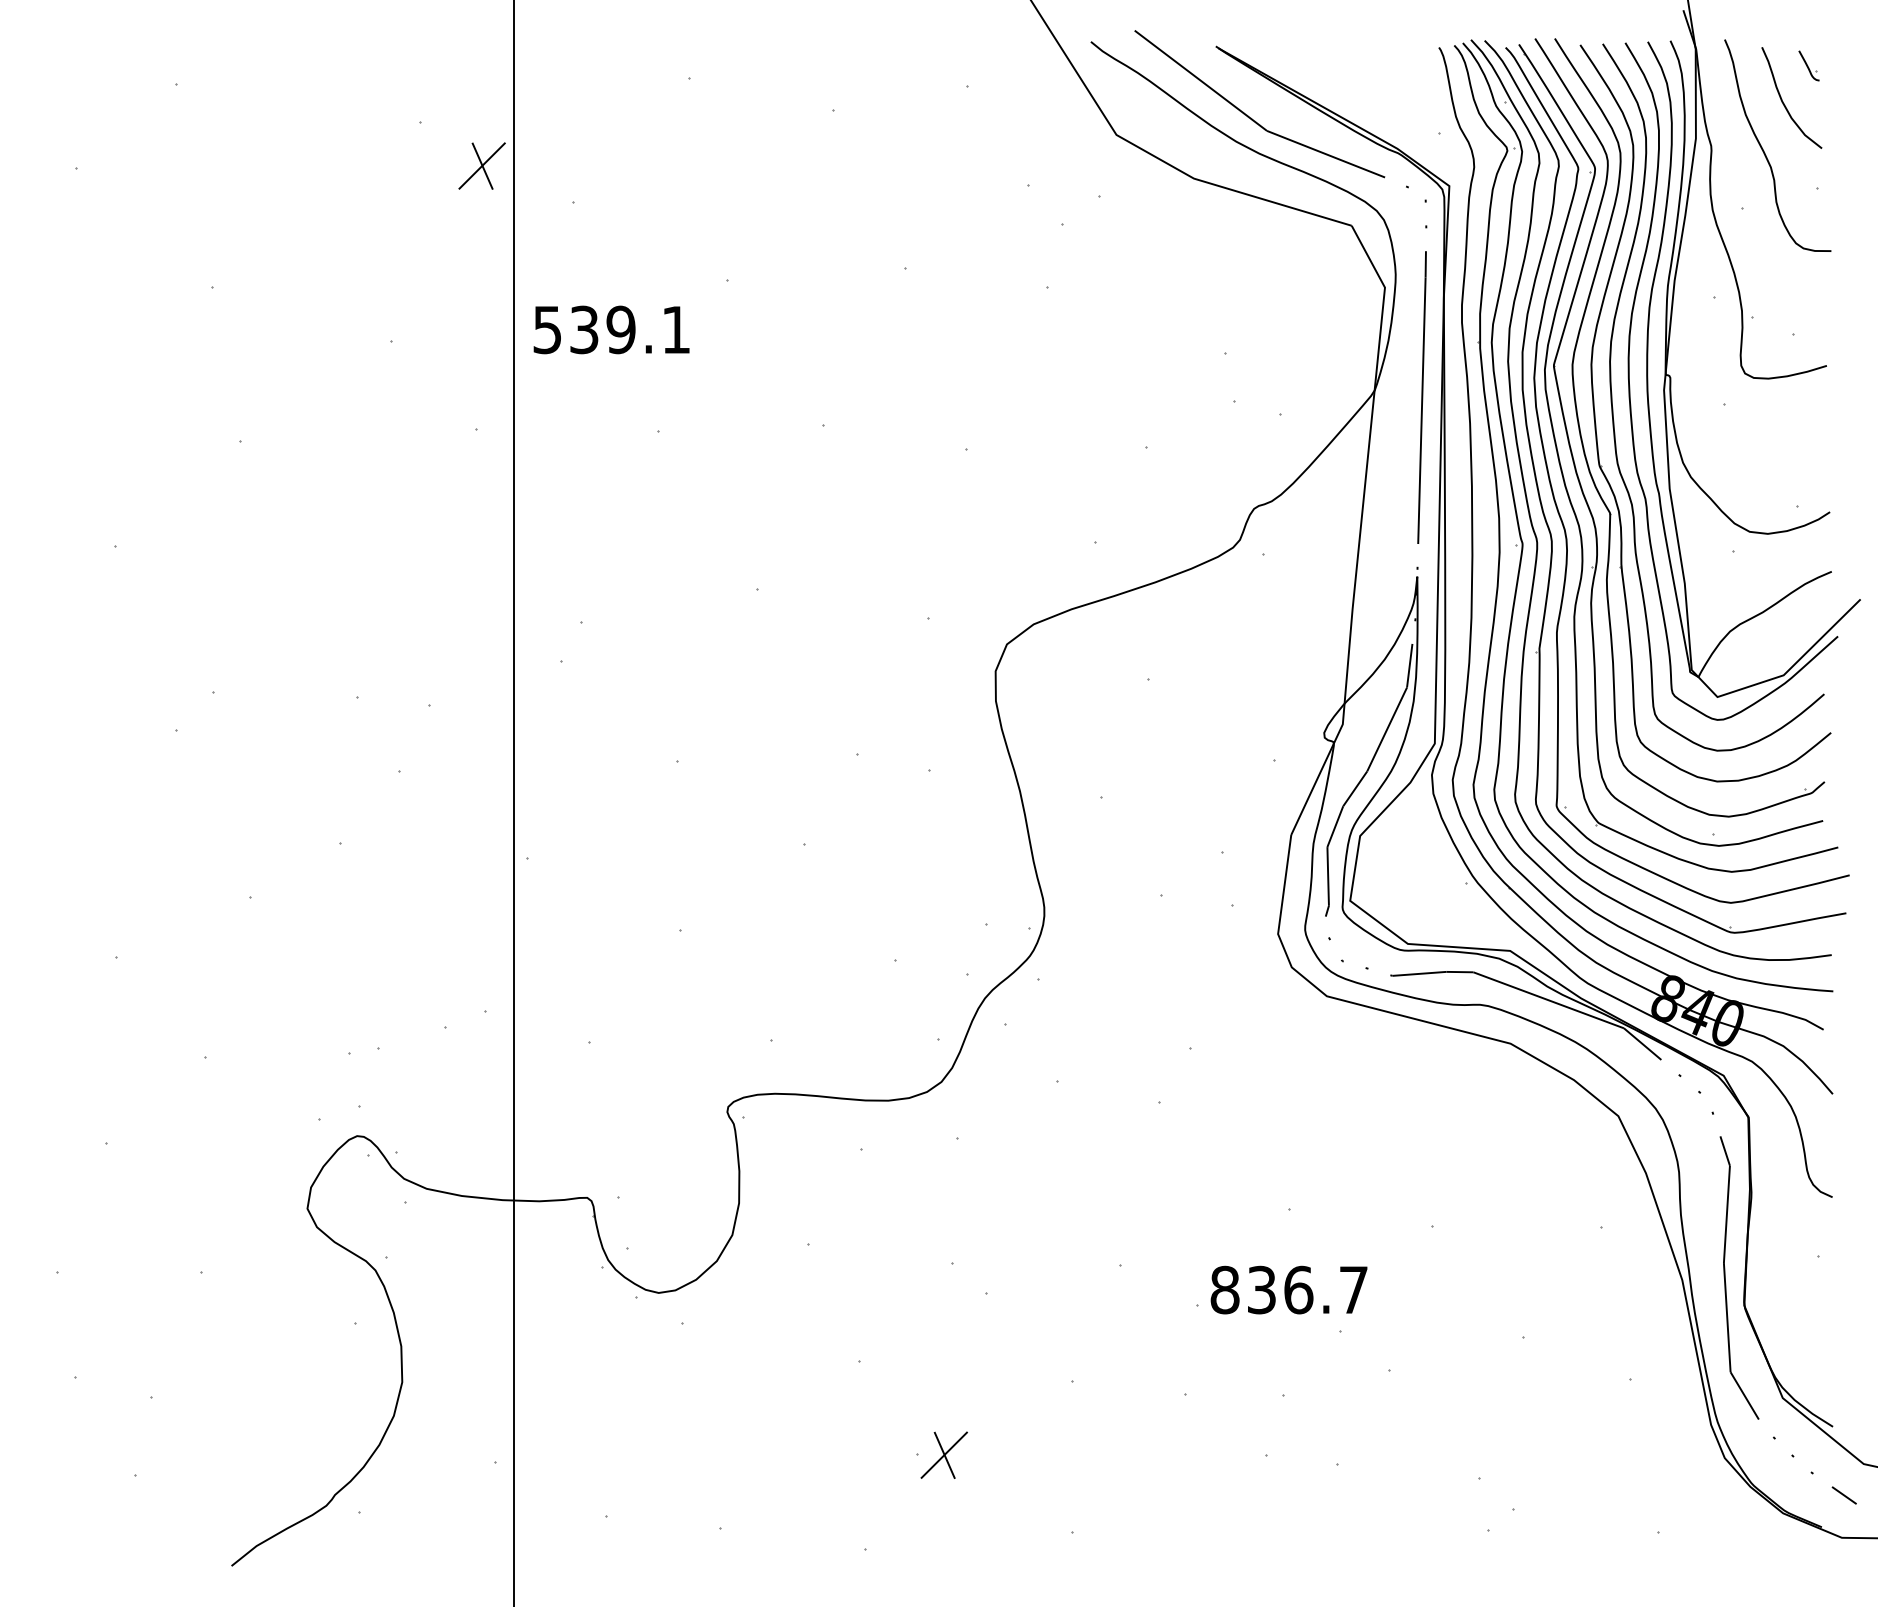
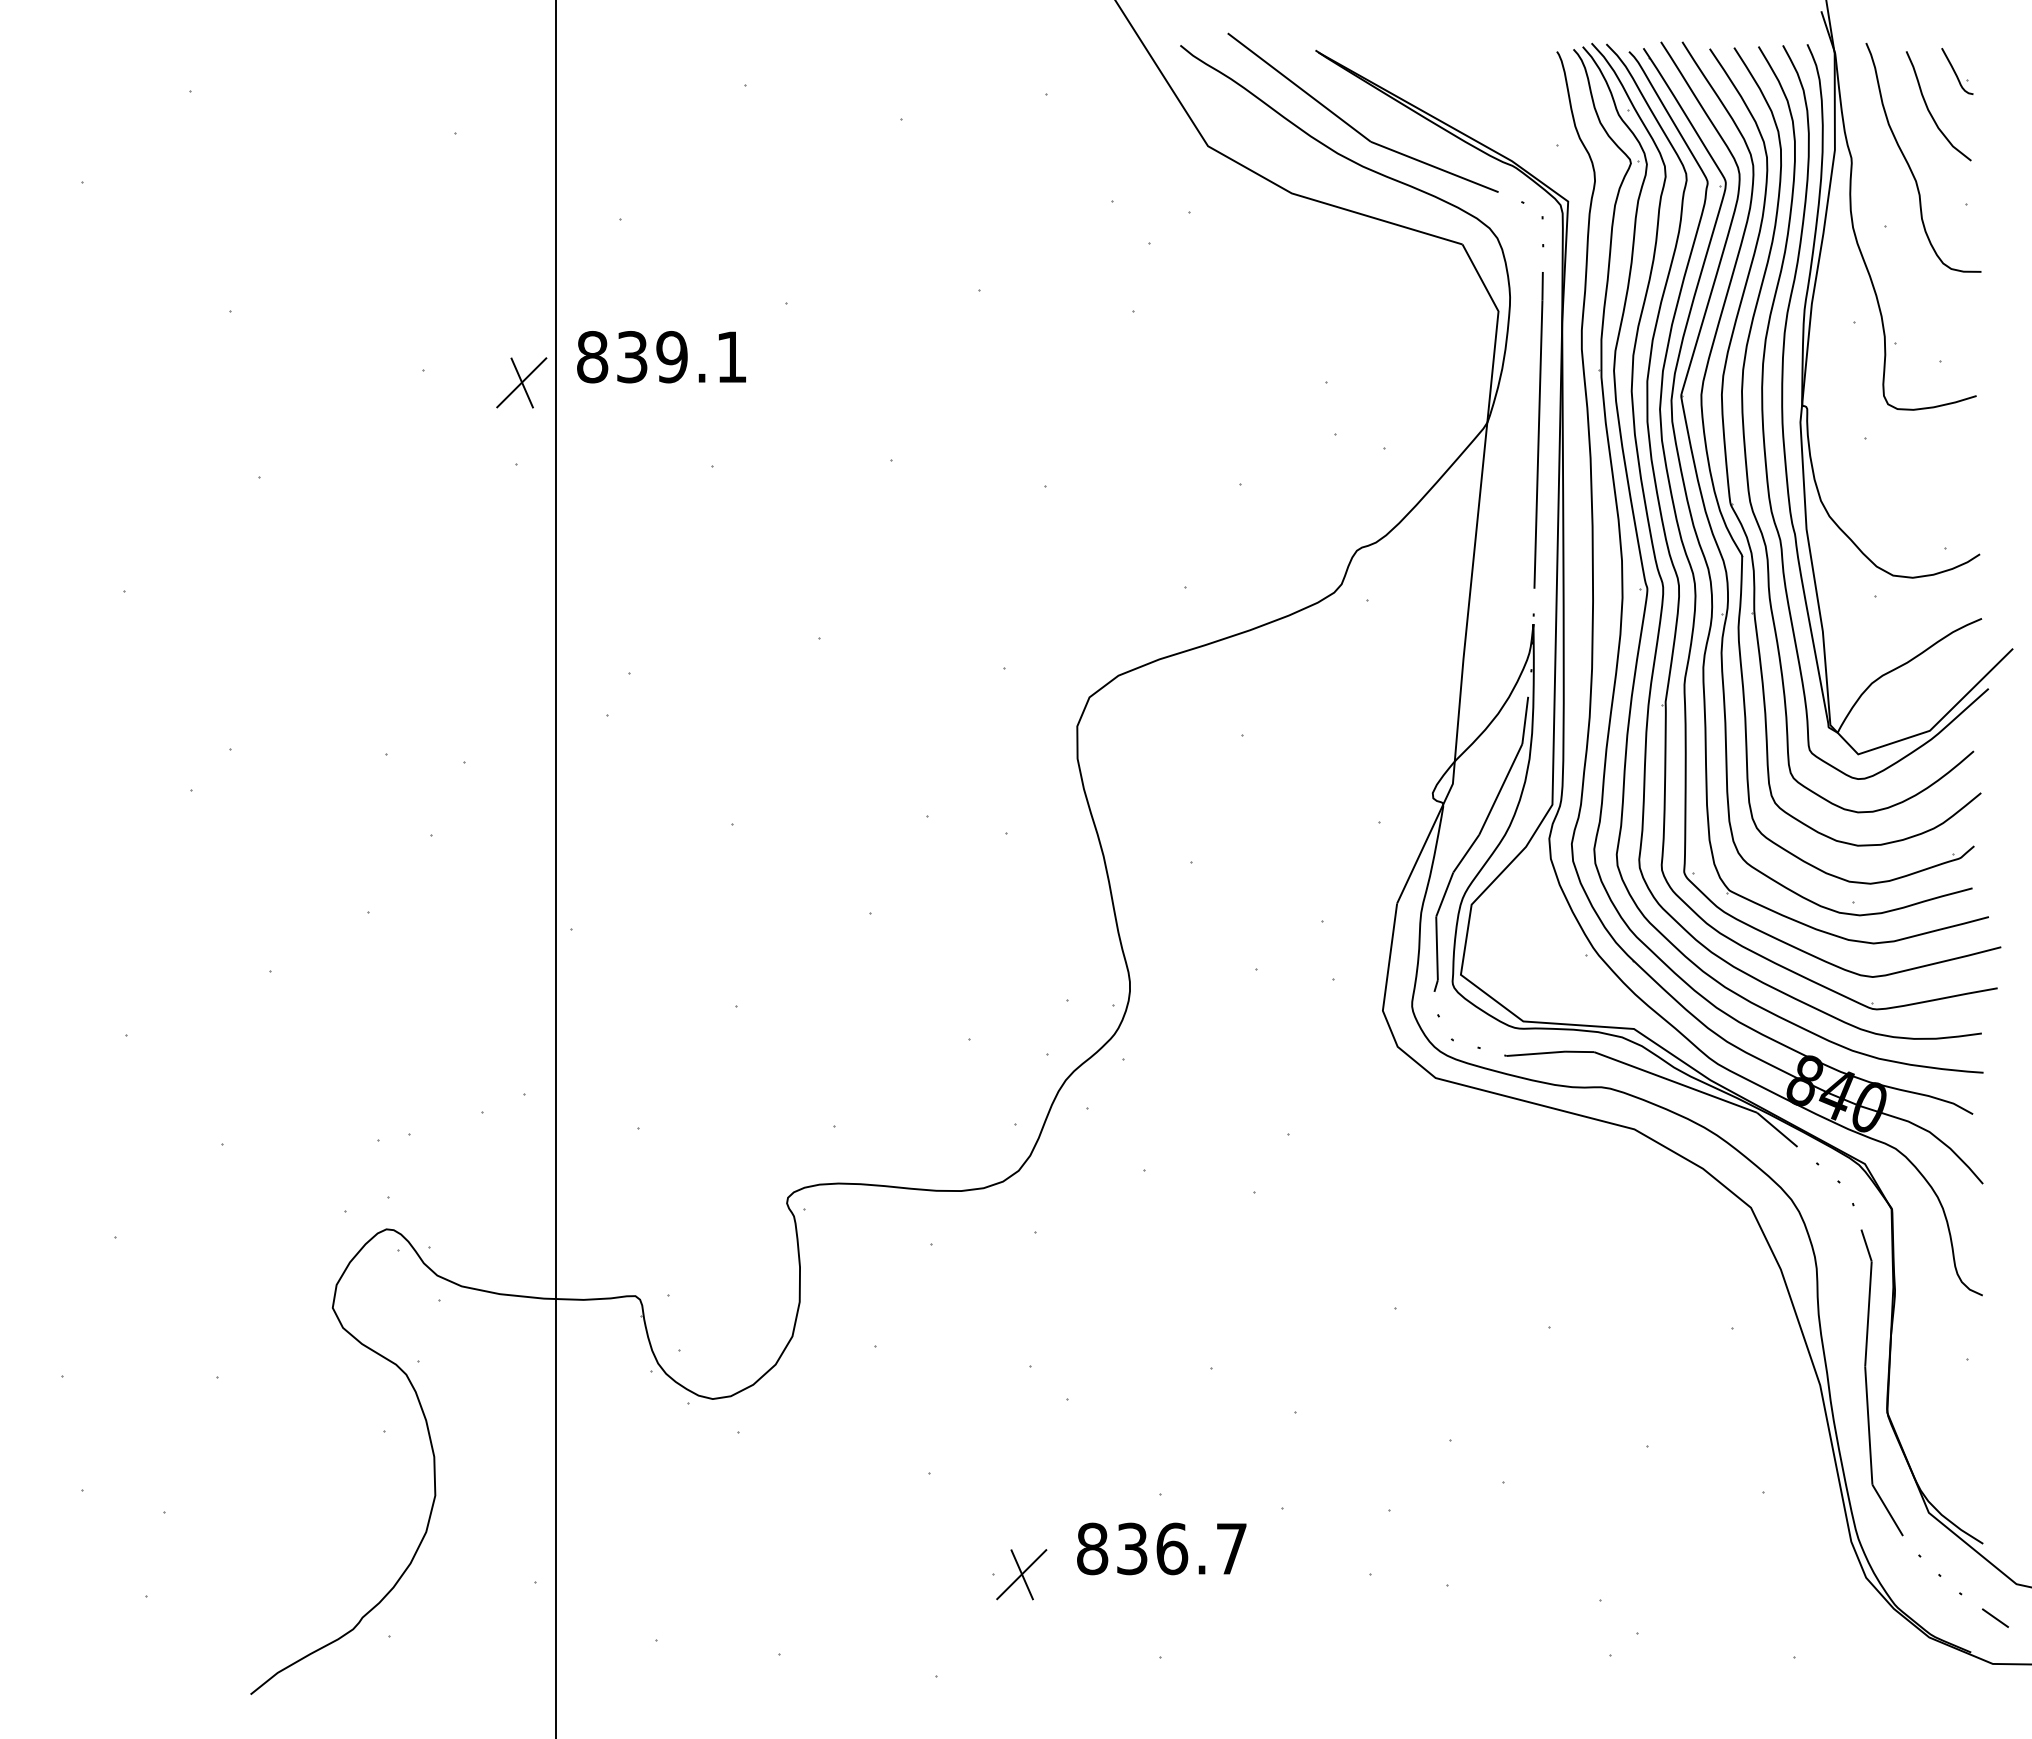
part: (1809, 65) -> (1957, 71), size x1.43
part: (481, 165) -> (521, 382), moved
text: (547, 330) -> (592, 357), 539.1 -> 839.1
text: (1288, 1289) -> (1161, 1548), moved

